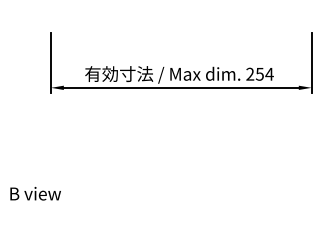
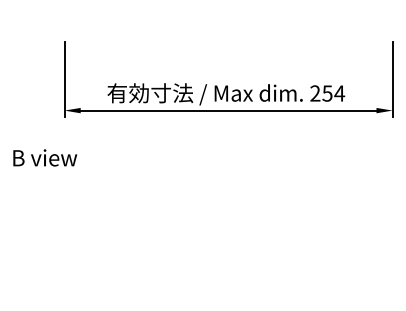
text: (35, 193) -> (45, 157), moved

